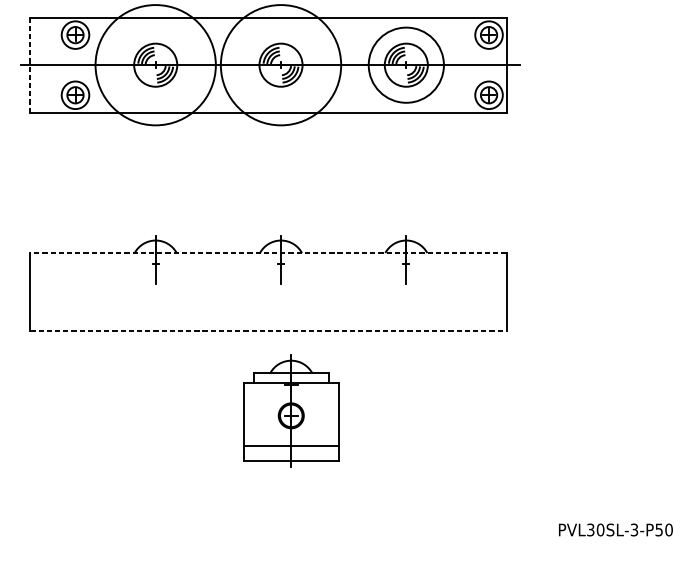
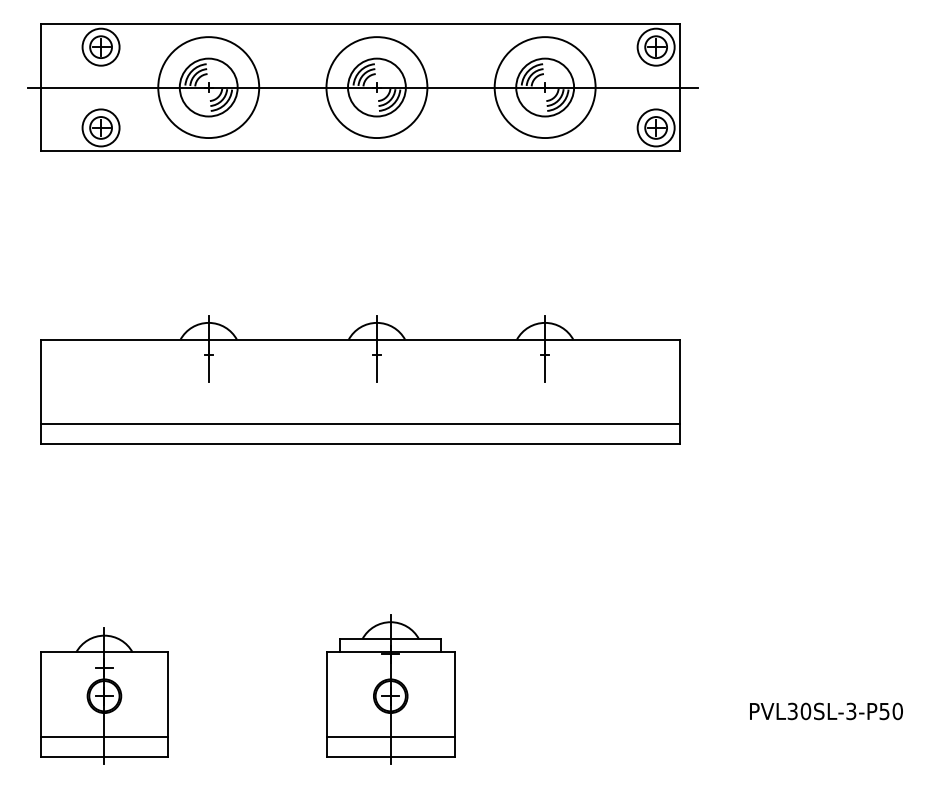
line: (30, 65) -> (40, 87), dashed -> solid
circle: (155, 65) -> (208, 87), size x0.62
circle: (280, 65) -> (376, 87), size x0.62
line: (268, 252) -> (360, 339), dashed -> solid
line: (268, 315) -> (359, 423), added
line: (268, 331) -> (360, 444), dashed -> solid
part: (291, 410) -> (390, 689), moved
part: (78, 518) -> (104, 695), added

